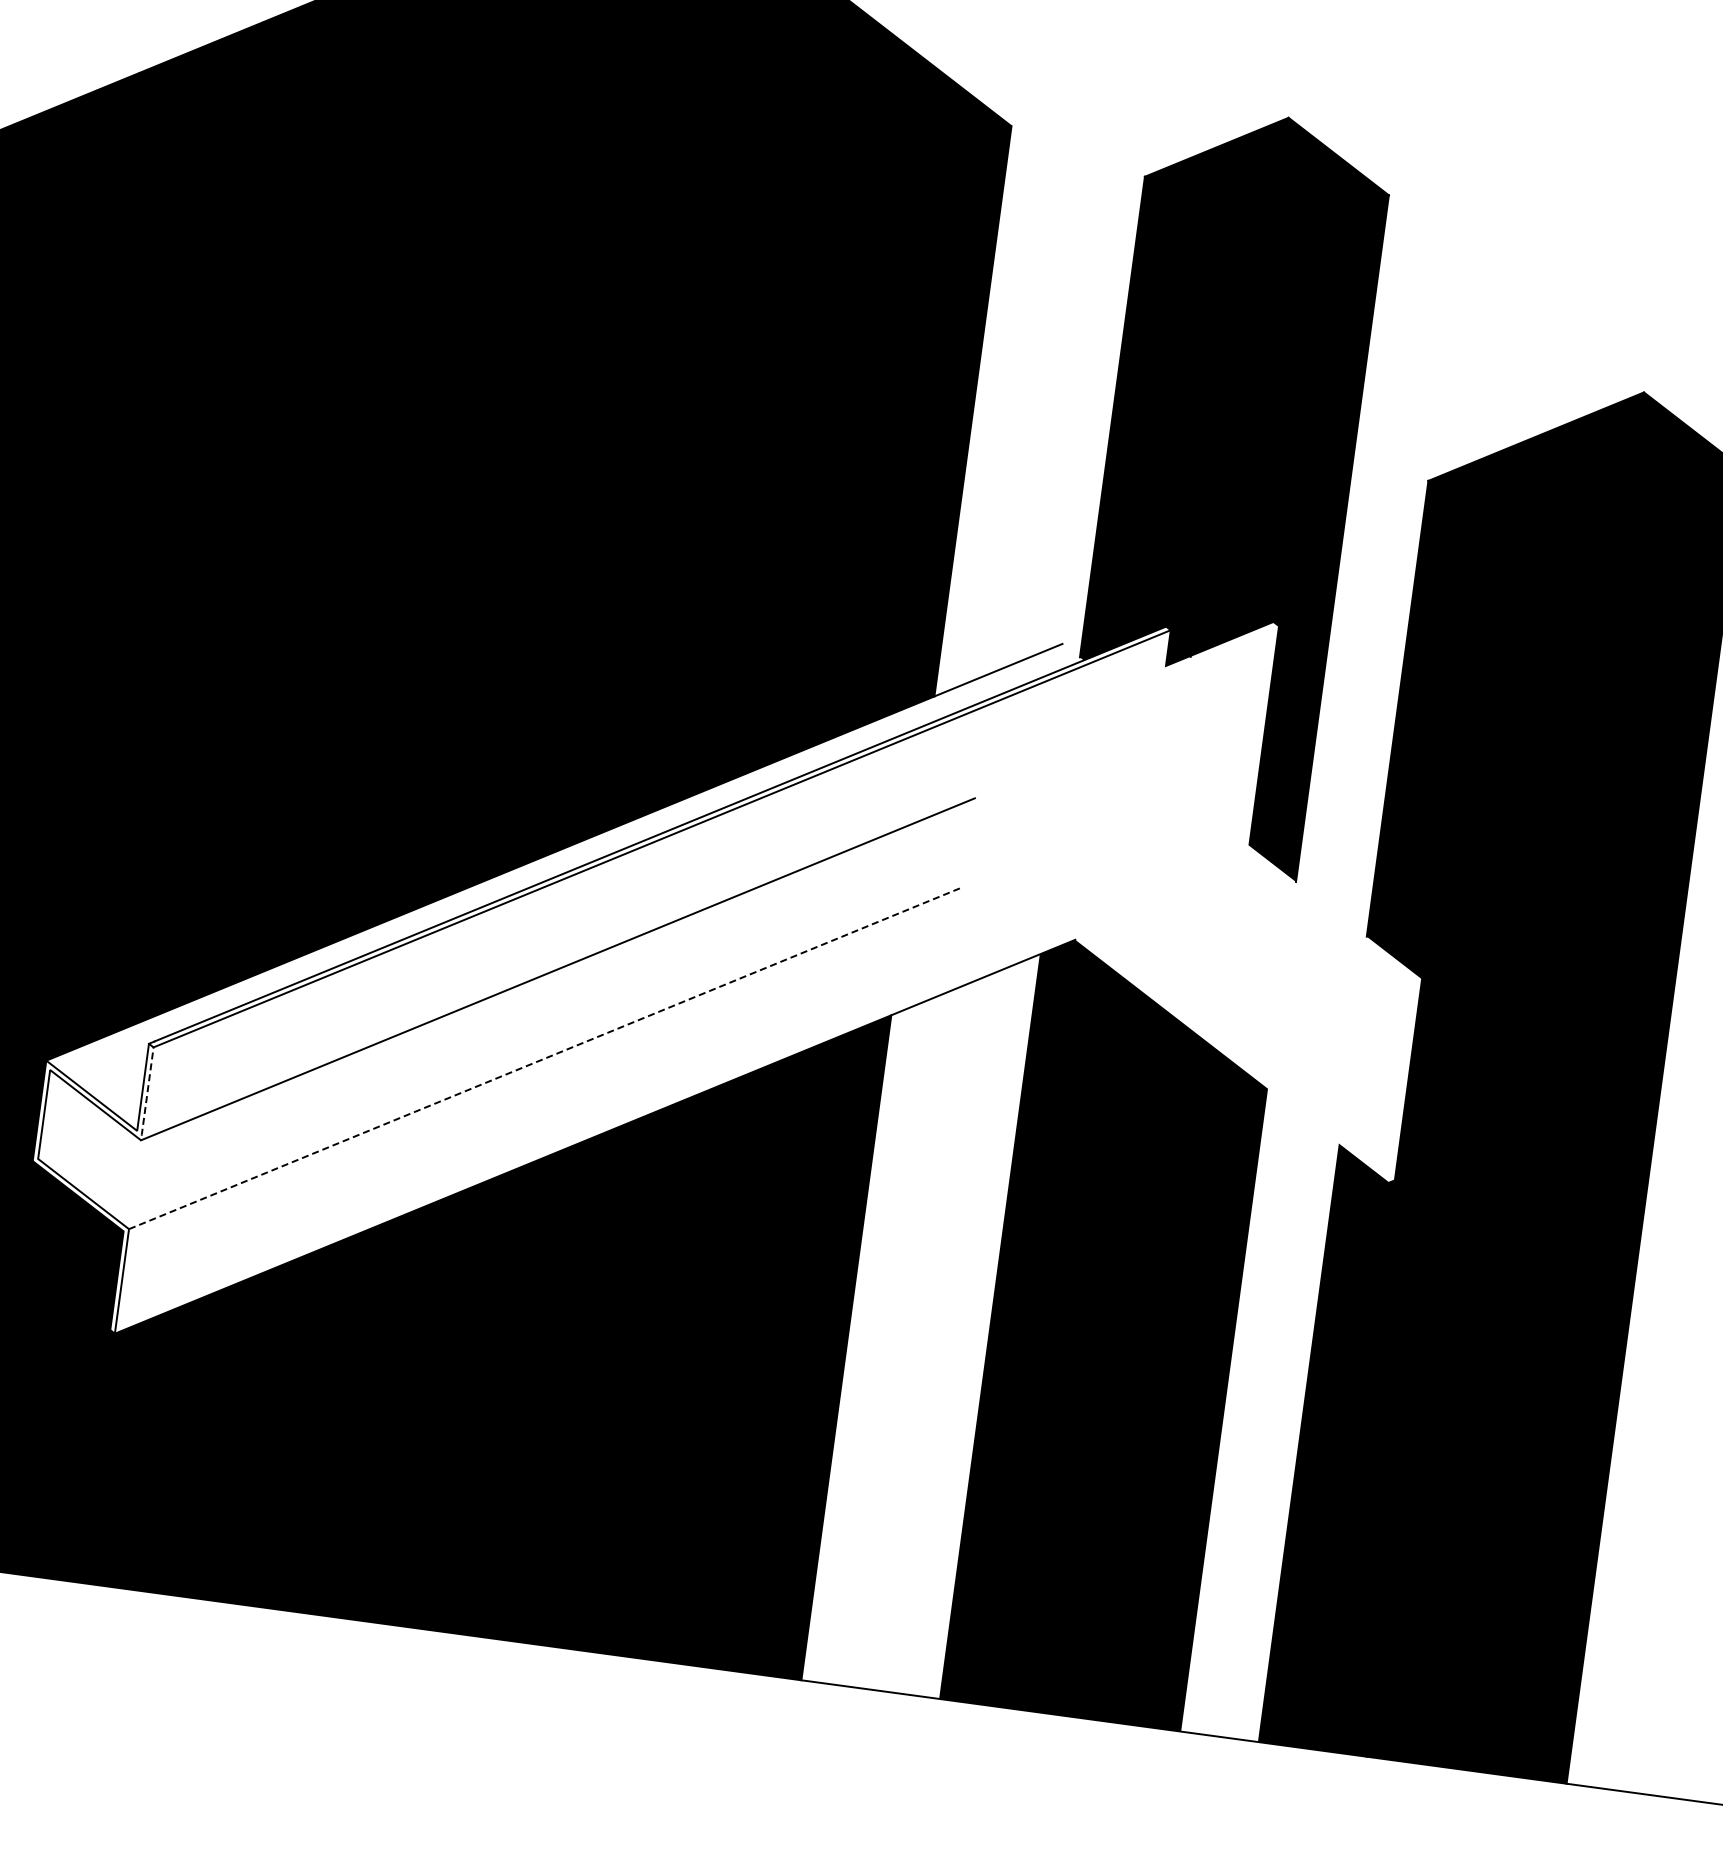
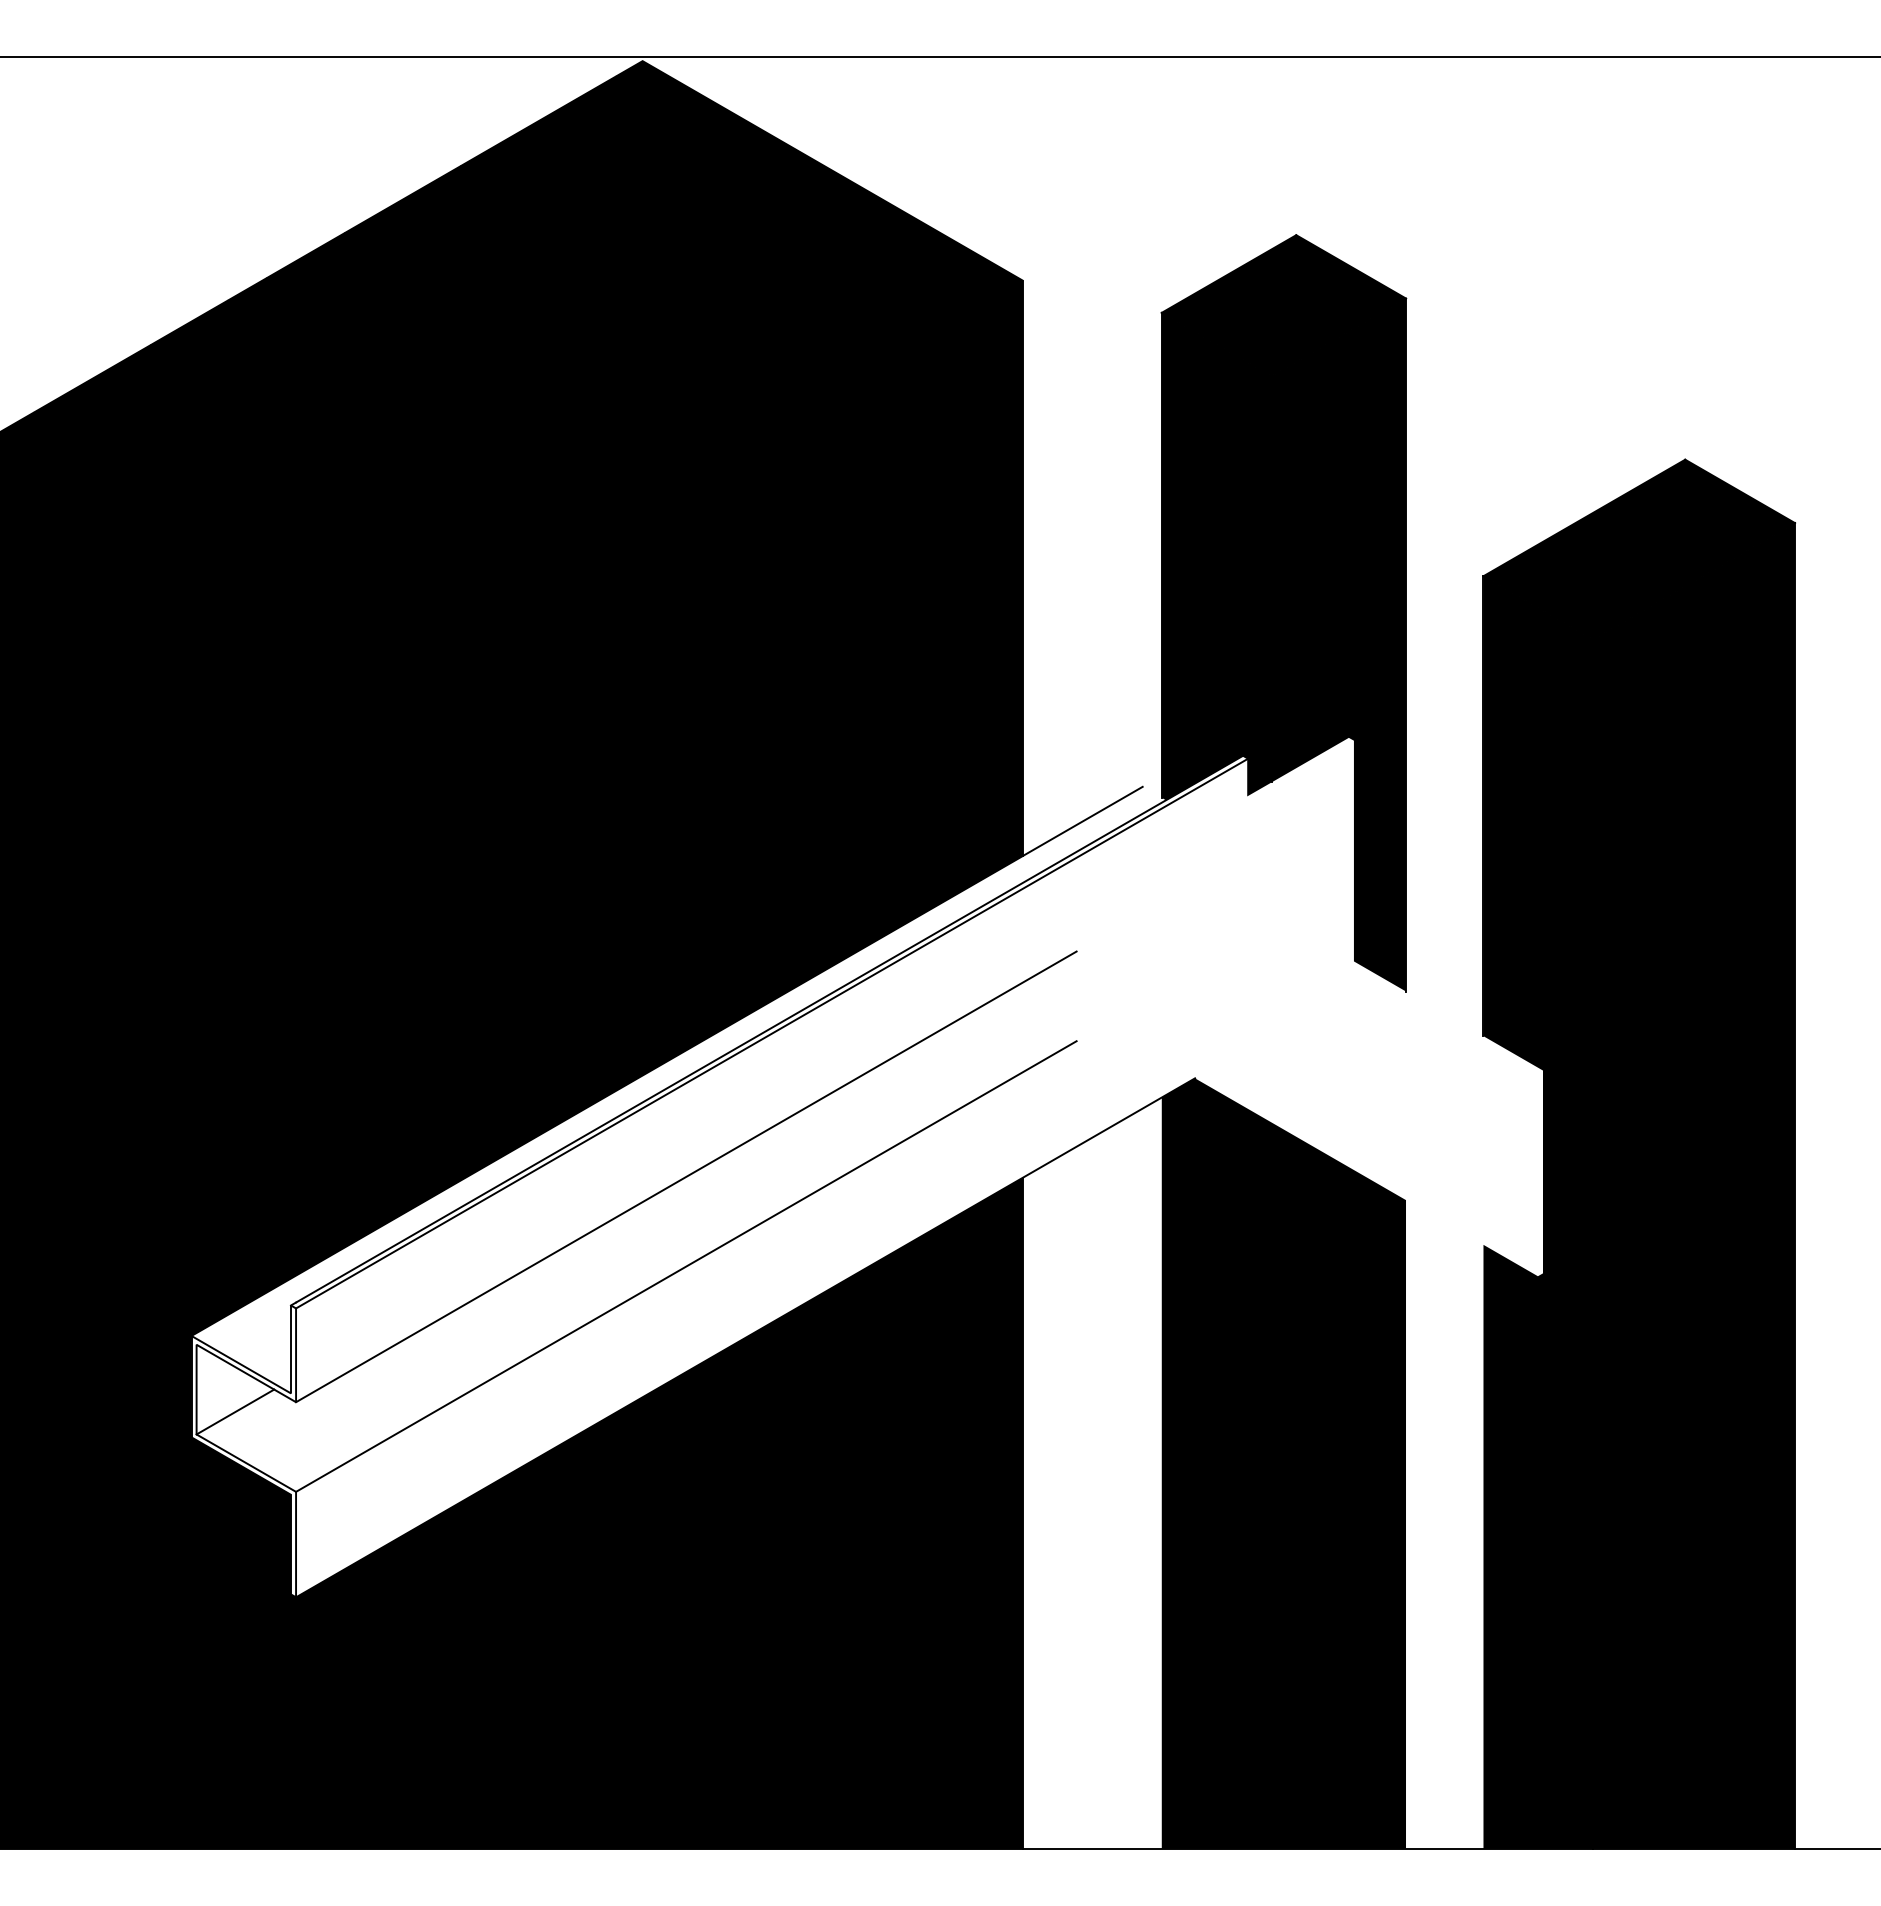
line: (546, 1058) -> (686, 1266), dashed -> solid
line: (148, 1091) -> (296, 1352), dashed -> solid
line: (79, 1141) -> (235, 1411), added

